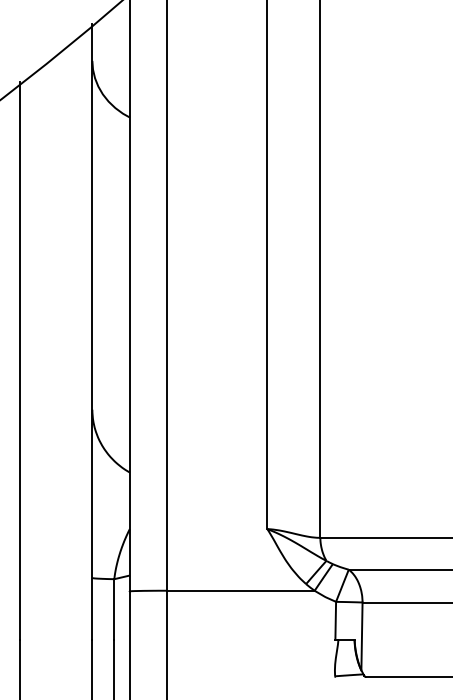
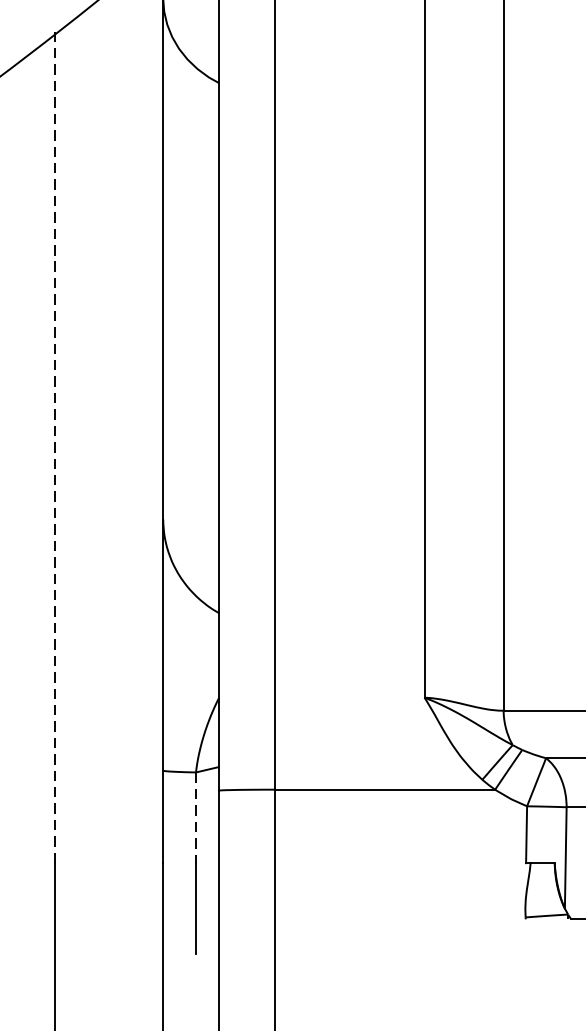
line: (20, 361) -> (55, 447), solid -> dashed
line: (114, 610) -> (196, 819), solid -> dashed

